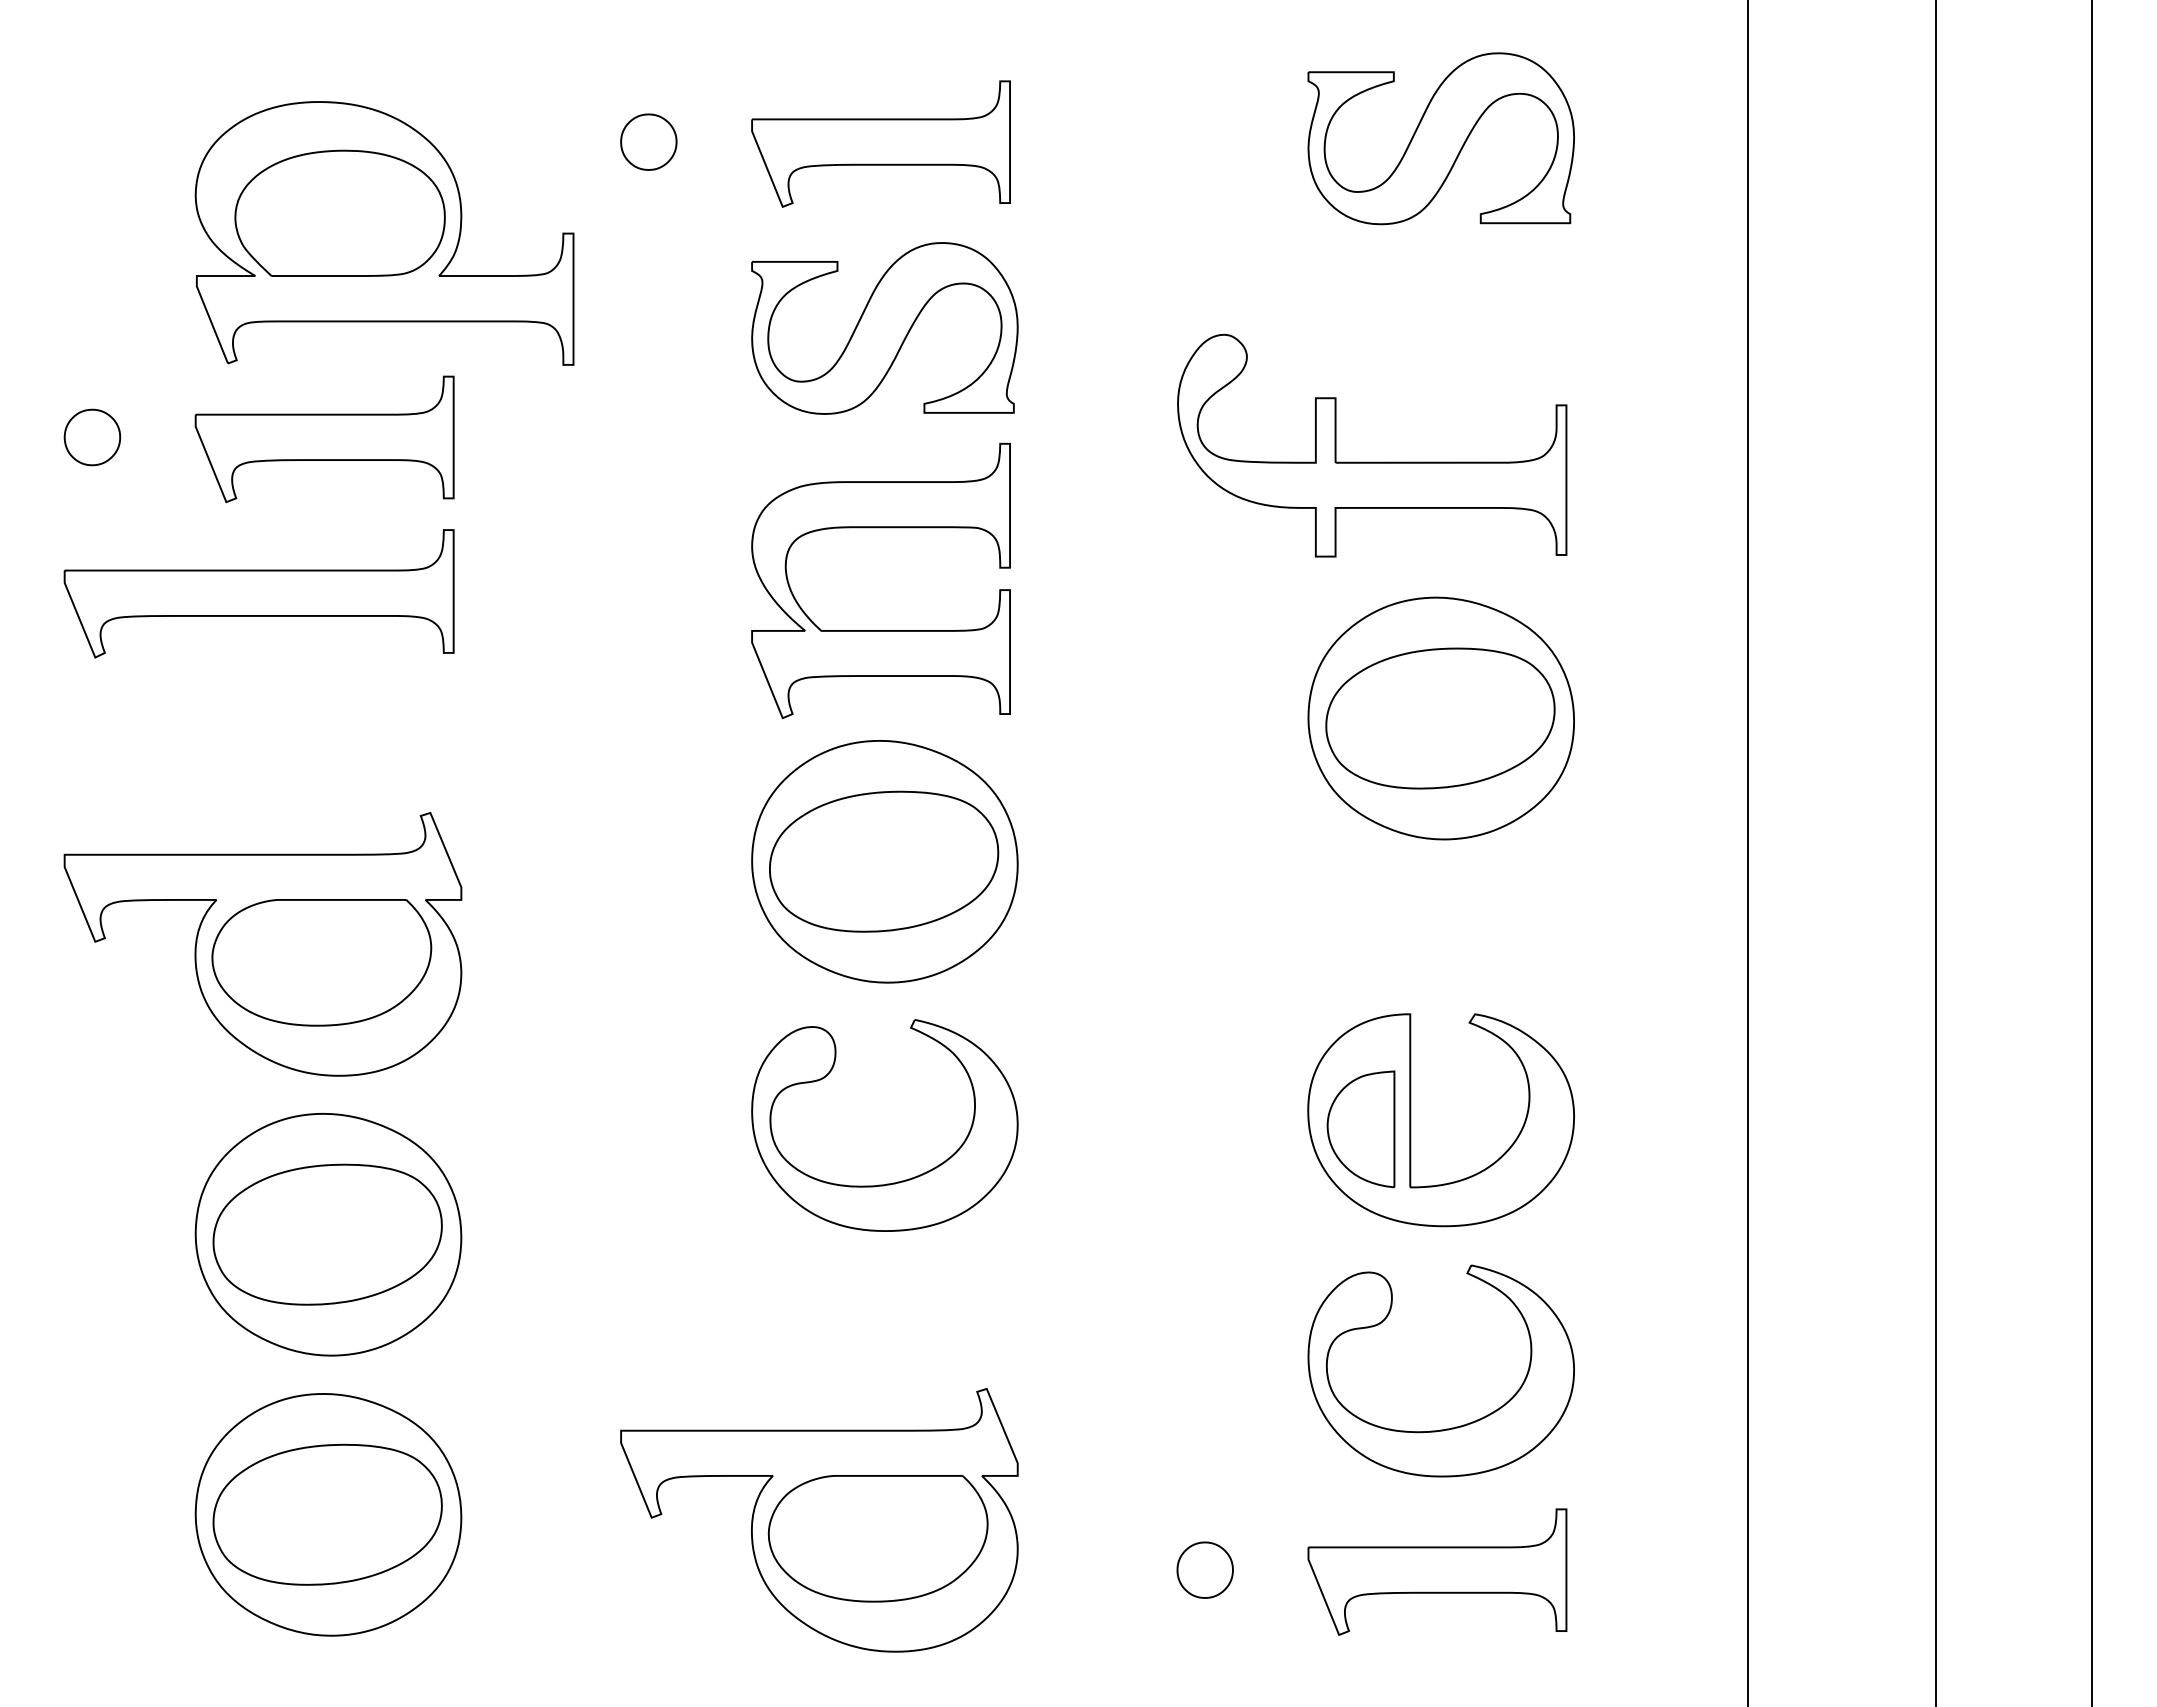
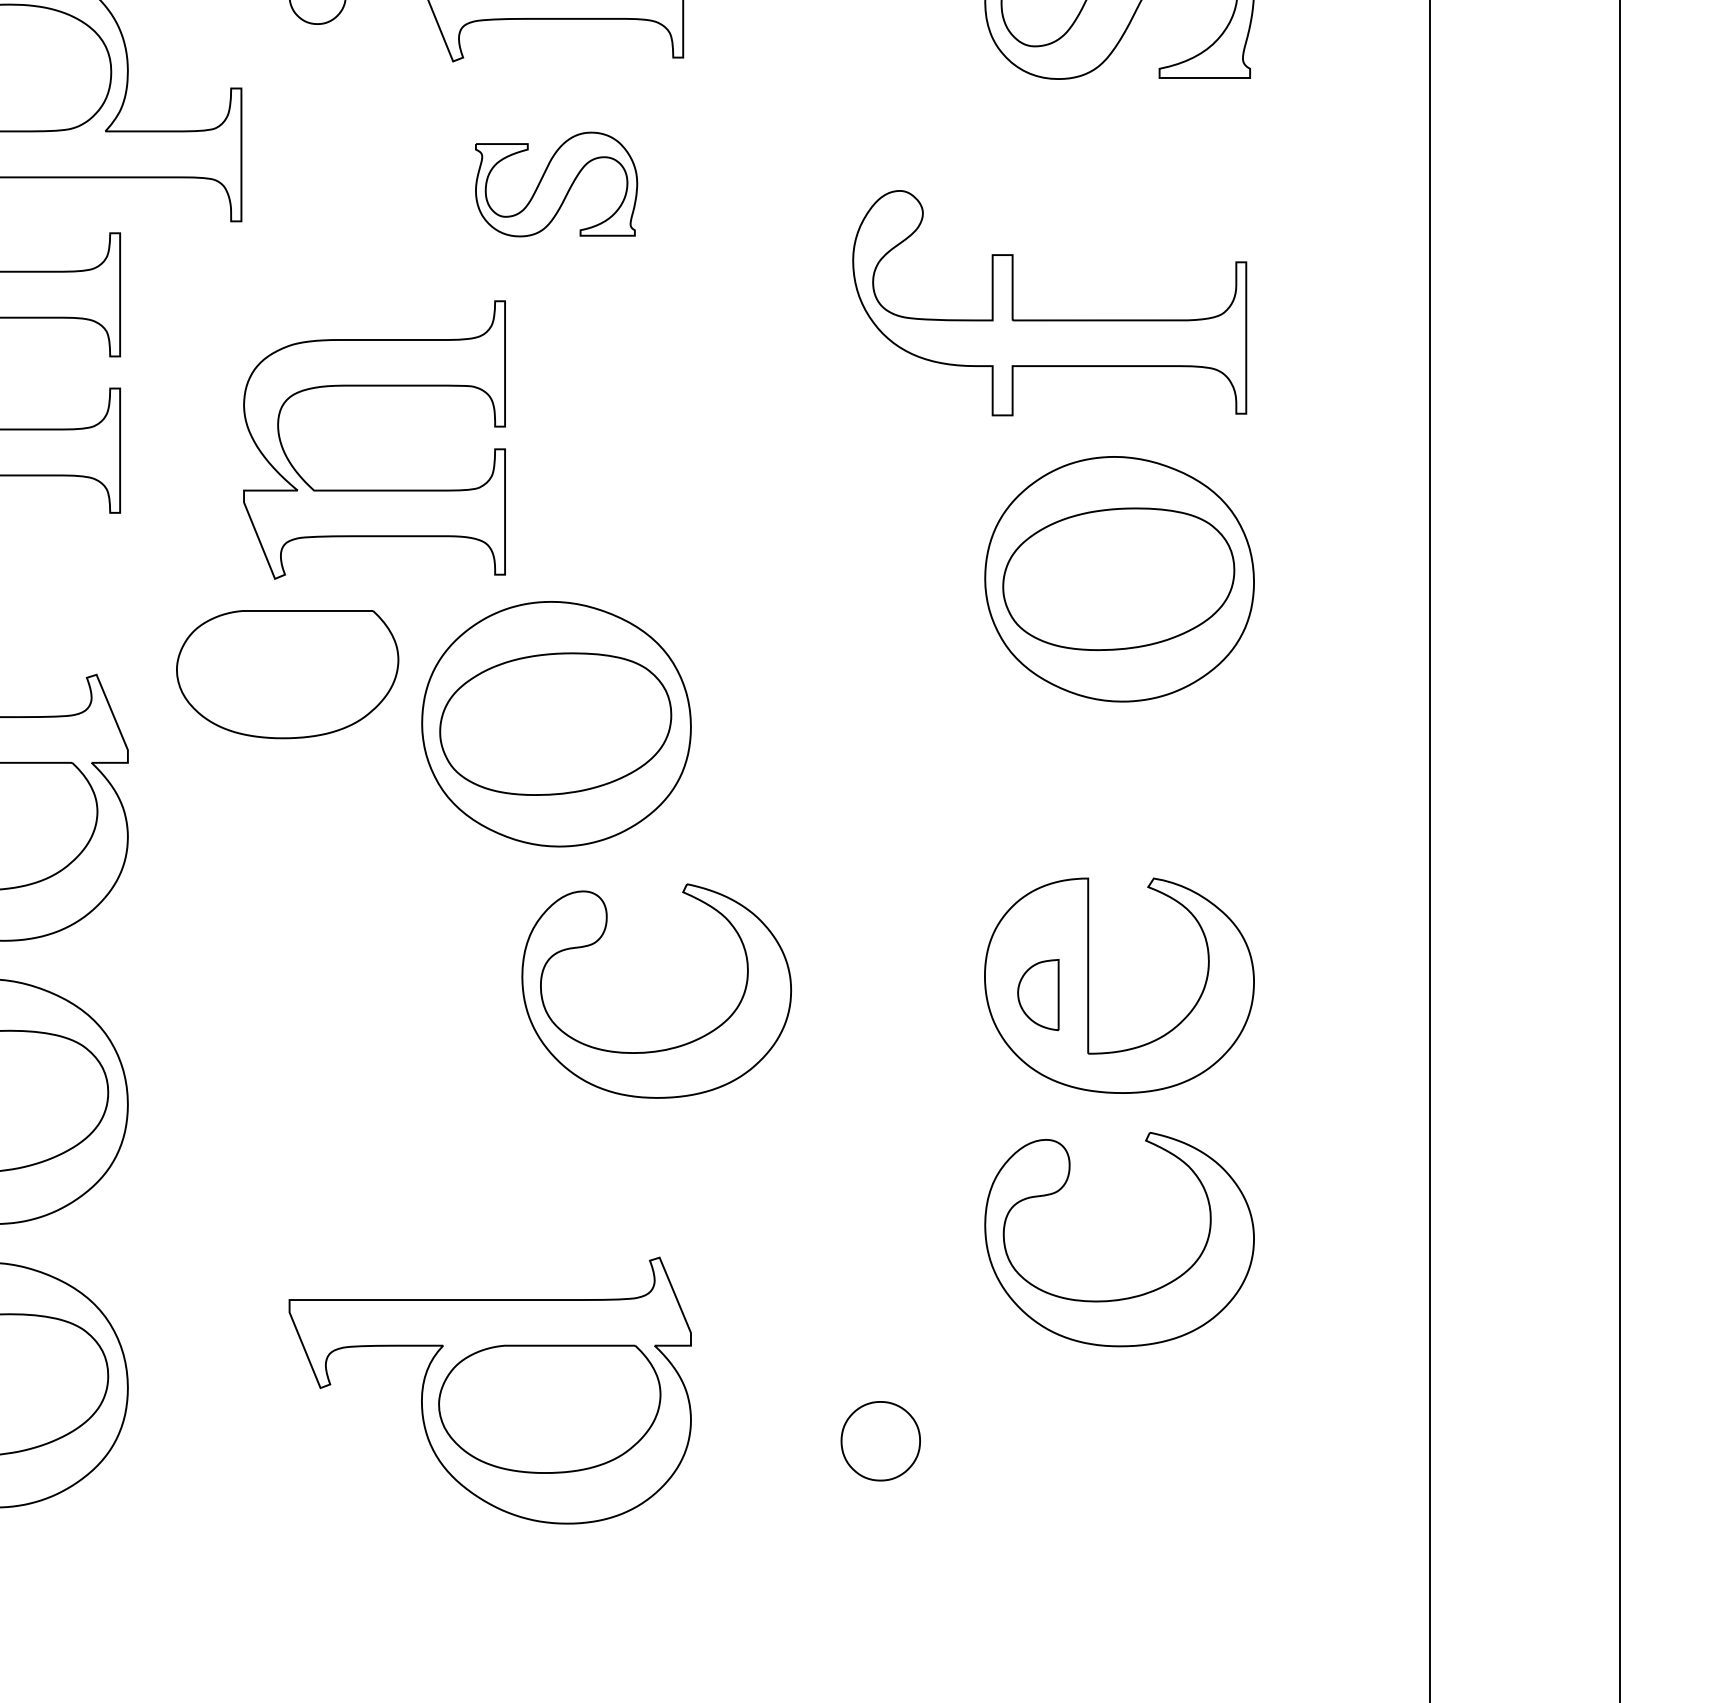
part: (884, 328) -> (556, 184), size x0.6
part: (880, 630) -> (373, 490), moved
part: (618, 812) -> (286, 674), added
part: (1360, 1129) -> (1037, 995), size x0.6
part: (897, 1181) -> (669, 1047), moved
part: (1204, 1569) -> (879, 1440), size x1.4
part: (1437, 1571) -> (1115, 1442), removed

